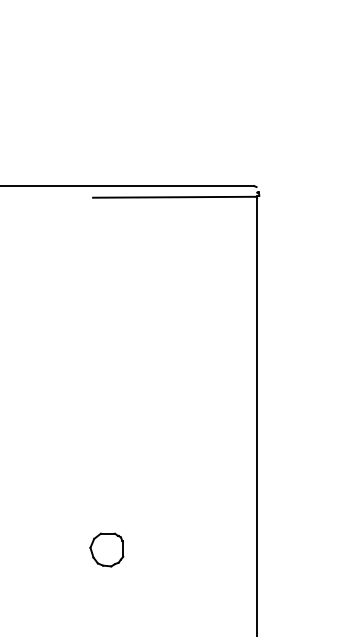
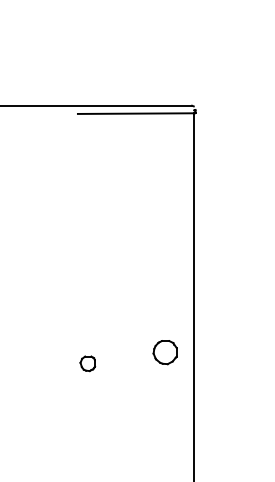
part: (215, 534) -> (164, 352), added
part: (106, 549) -> (87, 363), size x0.62

